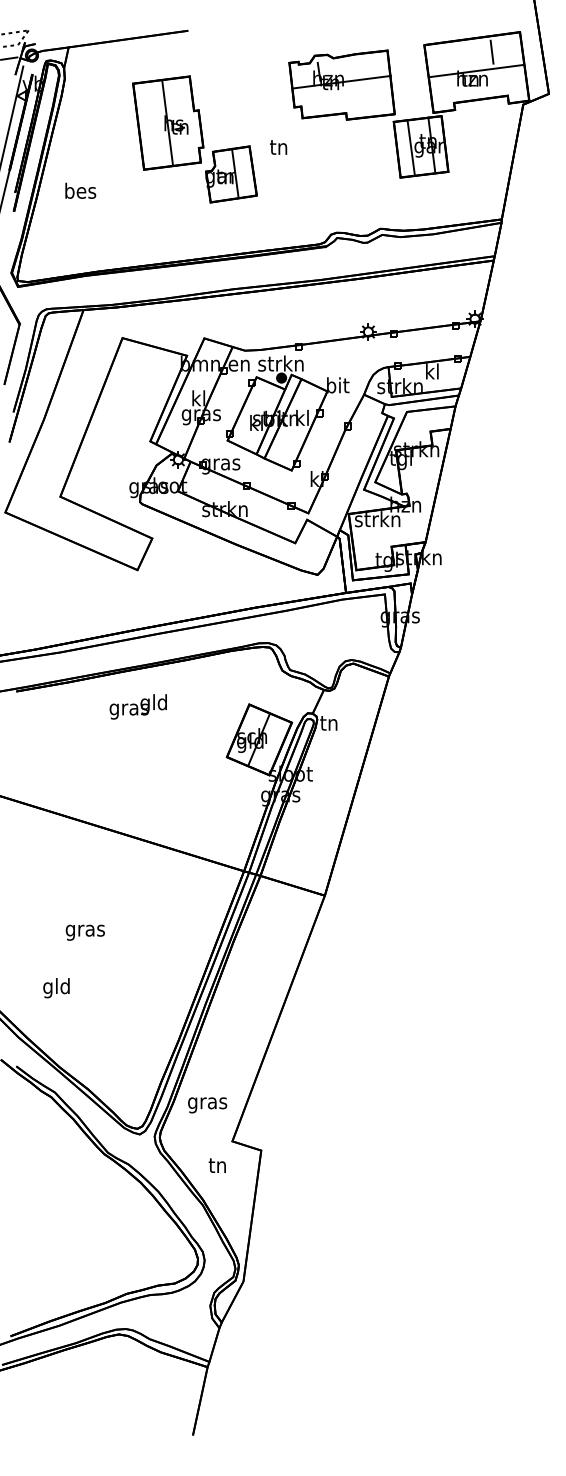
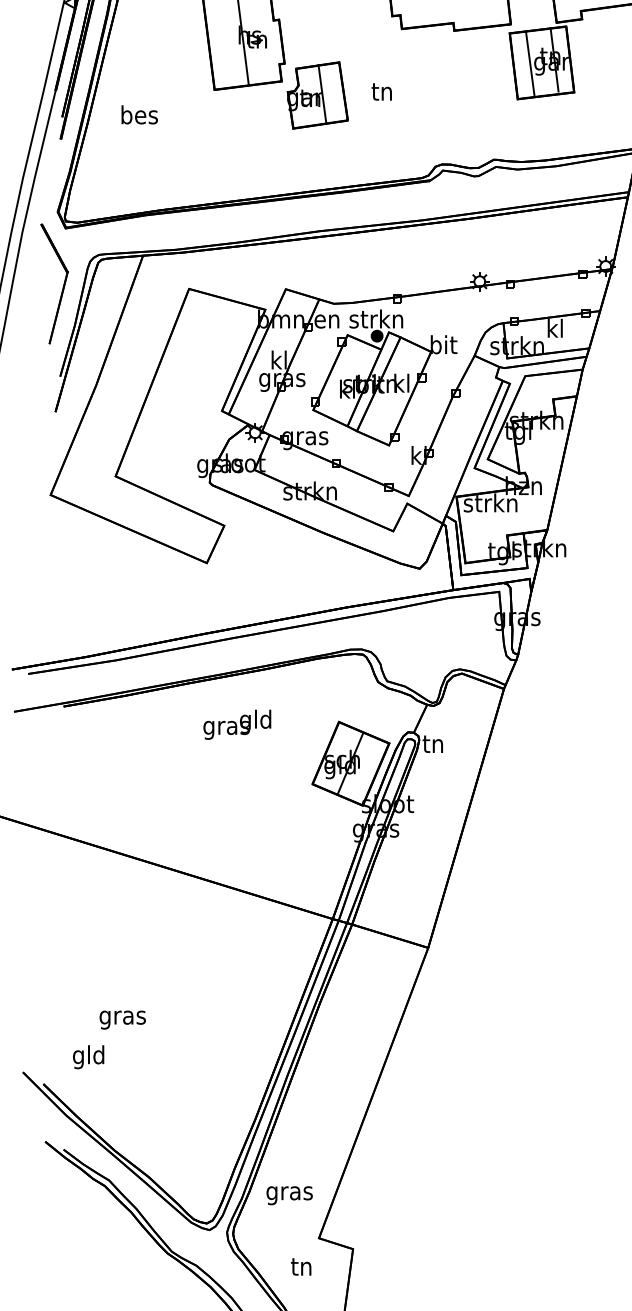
text: (278, 147) -> (381, 91), moved
text: (137, 706) -> (236, 724), moved
text: (84, 932) -> (121, 1019), moved
text: (56, 988) -> (88, 1057), moved

